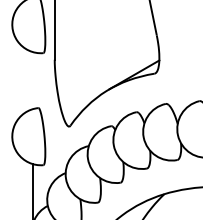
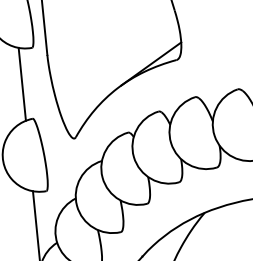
line: (33, 80) -> (22, 84), added

